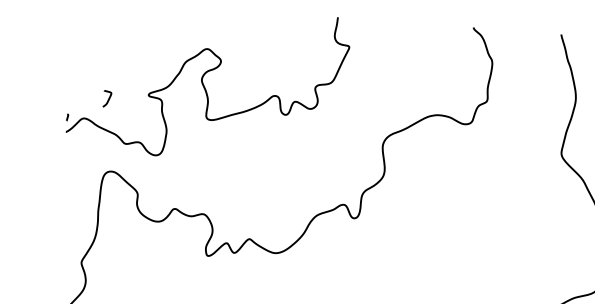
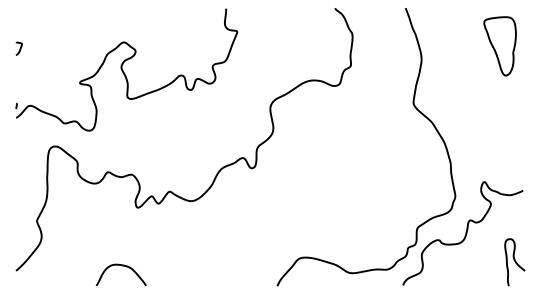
curve: (107, 98) -> (19, 48), moved

